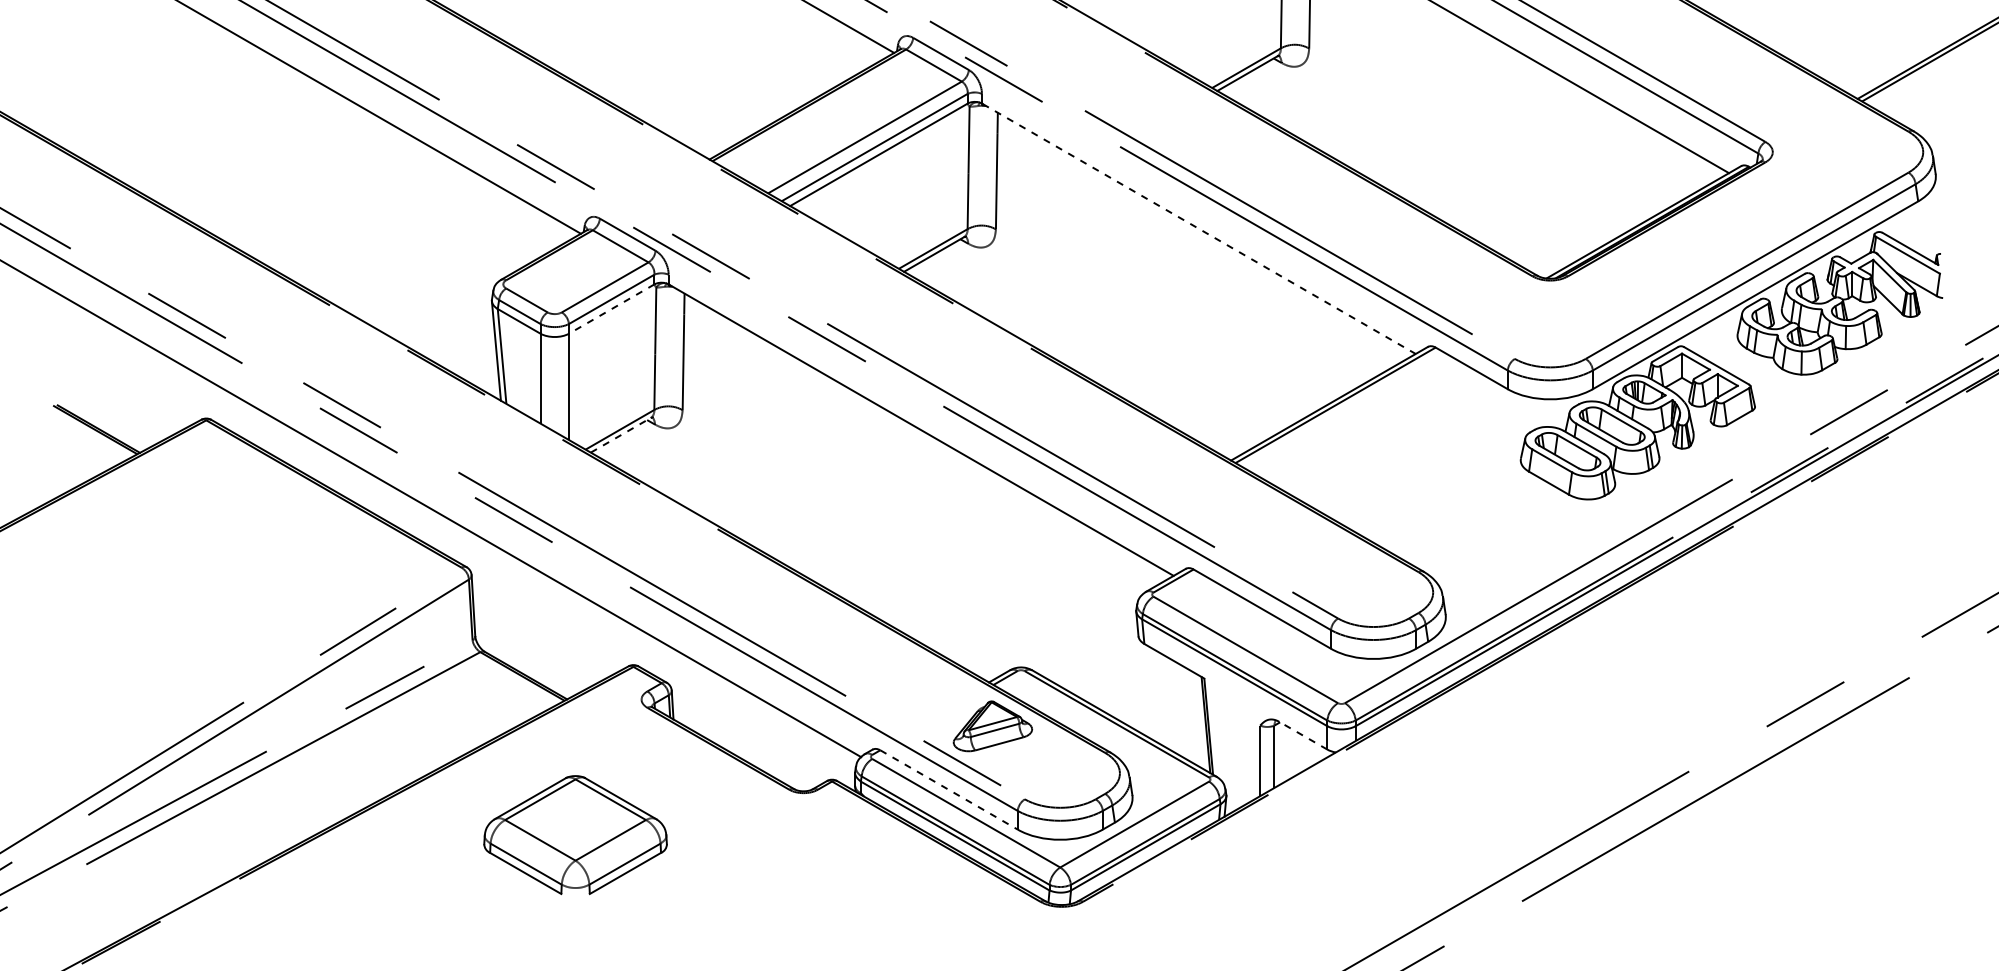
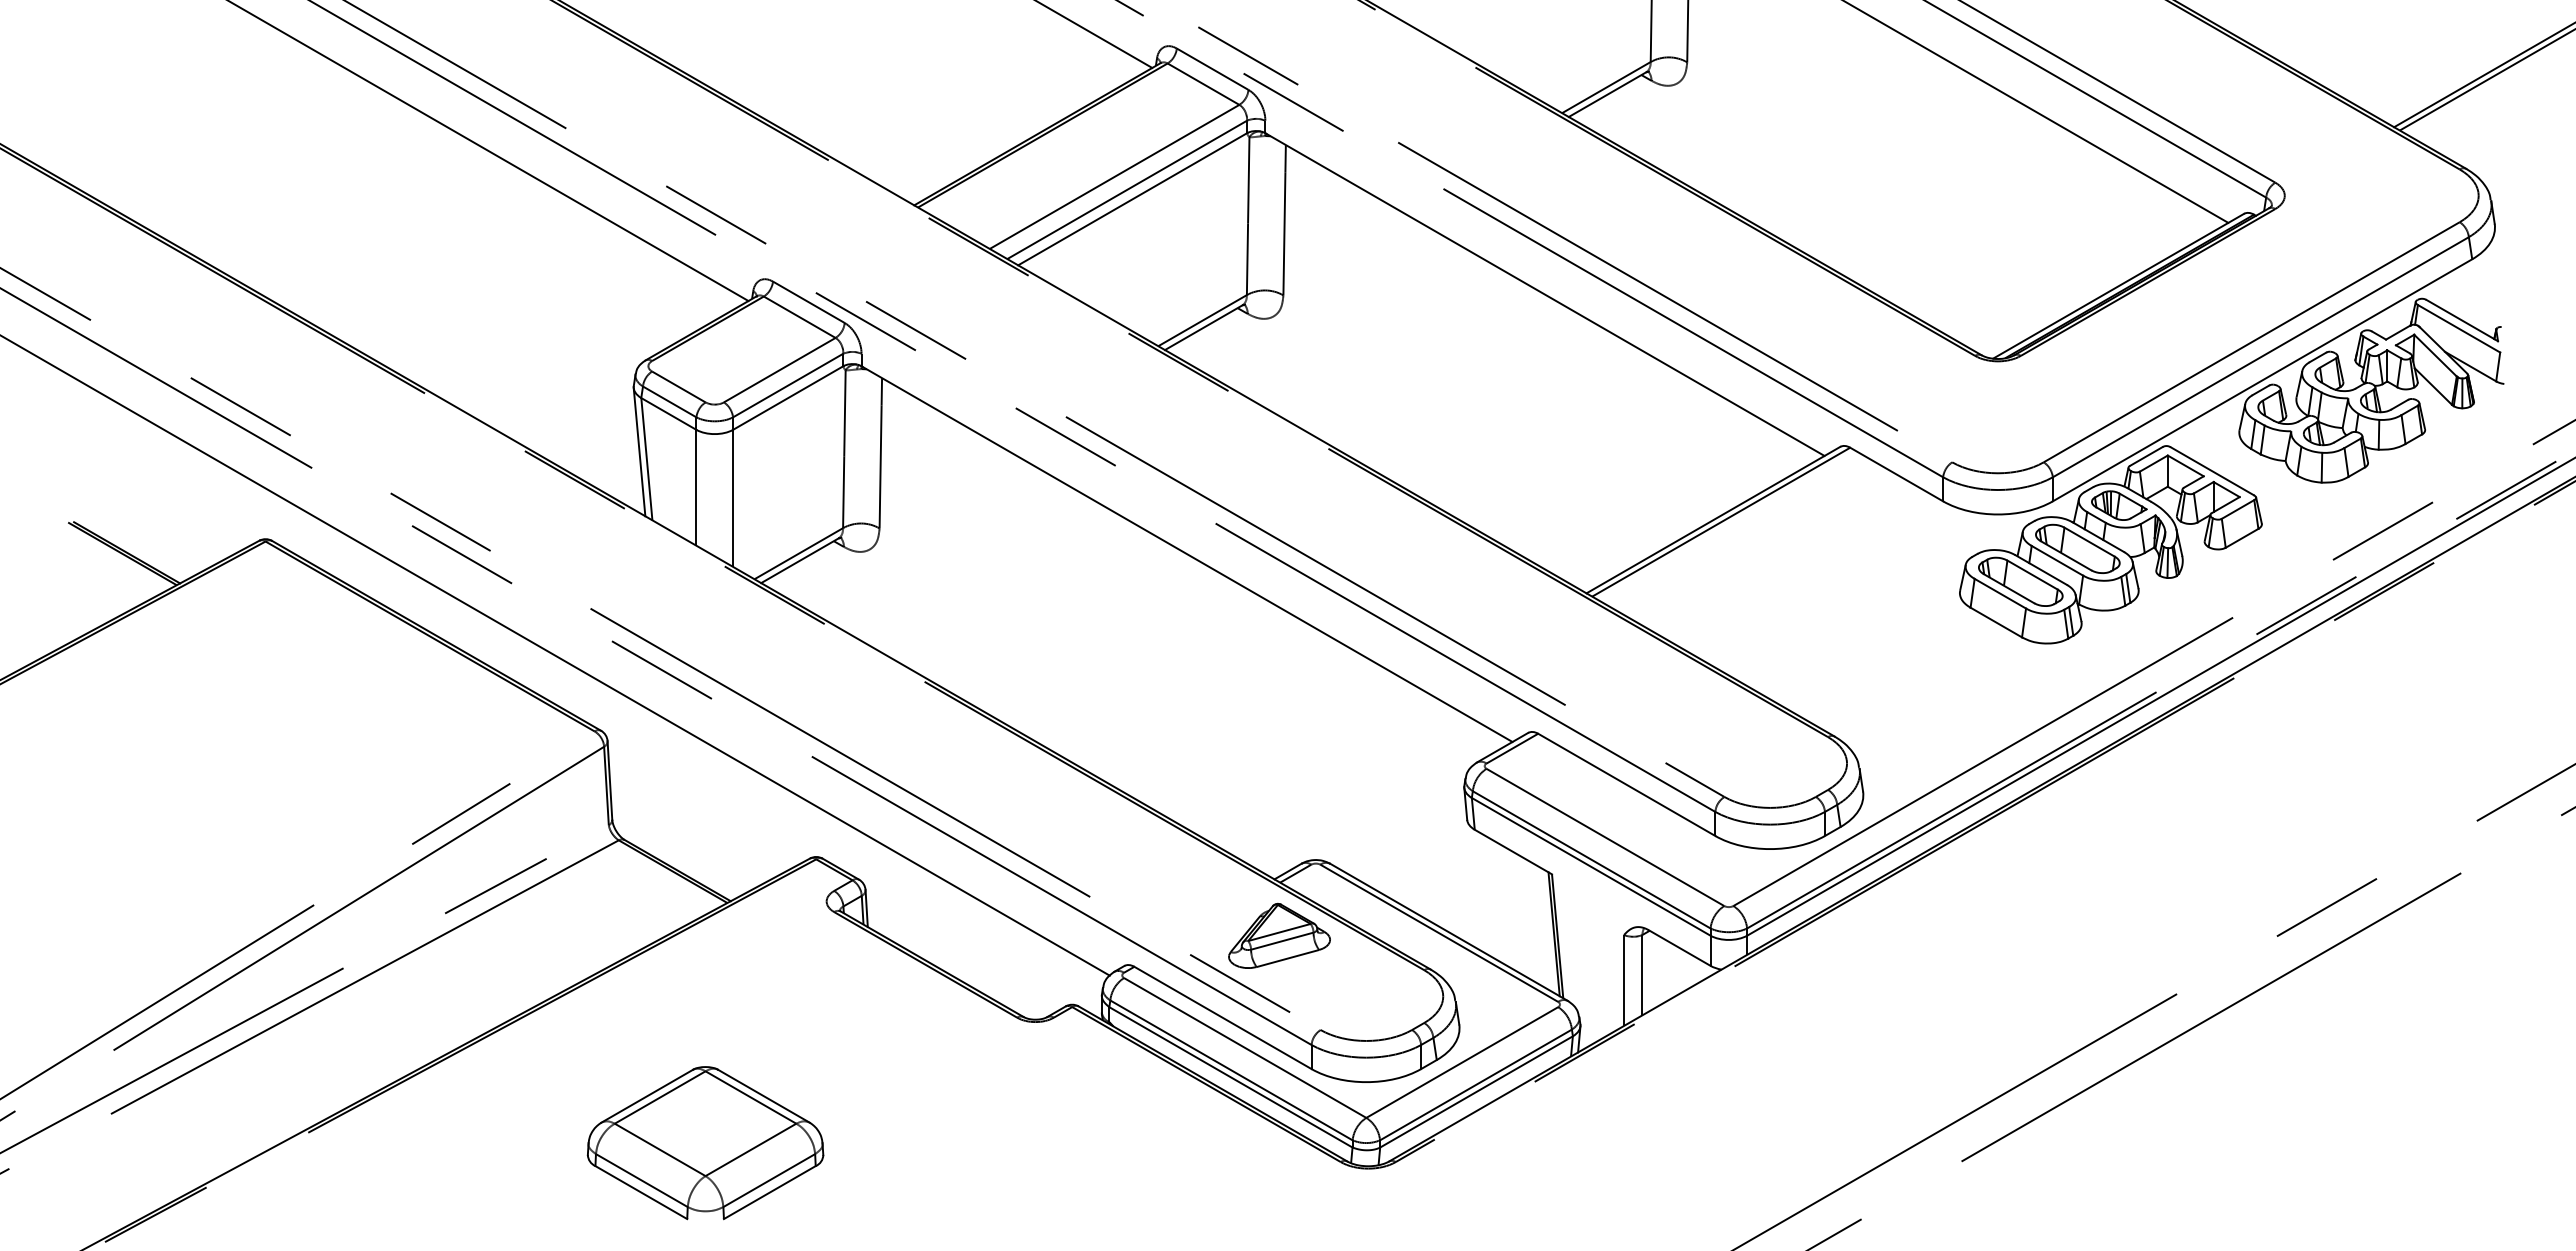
line: (1199, 229) -> (1545, 295), dashed -> solid
line: (611, 309) -> (788, 398), dashed -> solid
line: (620, 435) -> (799, 560), dashed -> solid
line: (1303, 736) -> (1679, 948), dashed -> solid
line: (949, 790) -> (1223, 1018), dashed -> solid
part: (575, 835) -> (705, 1143), moved

